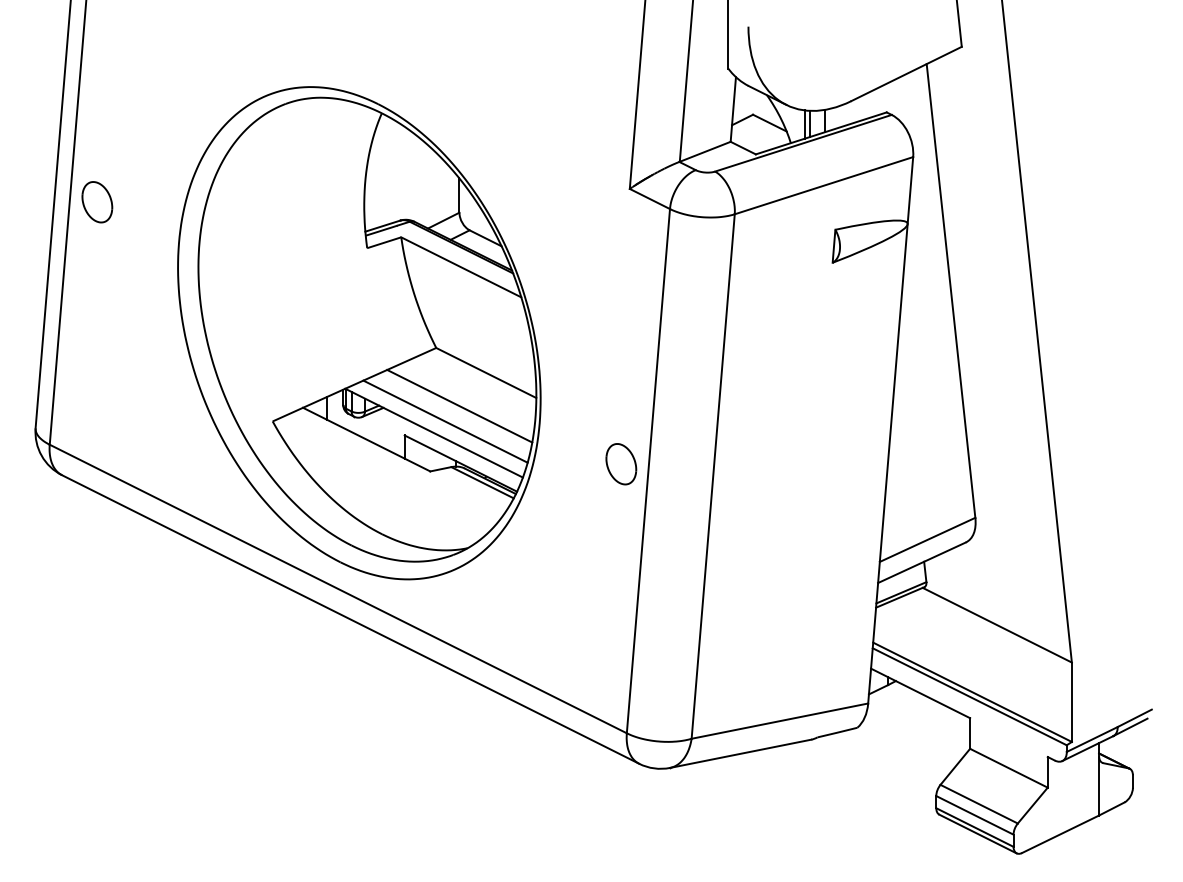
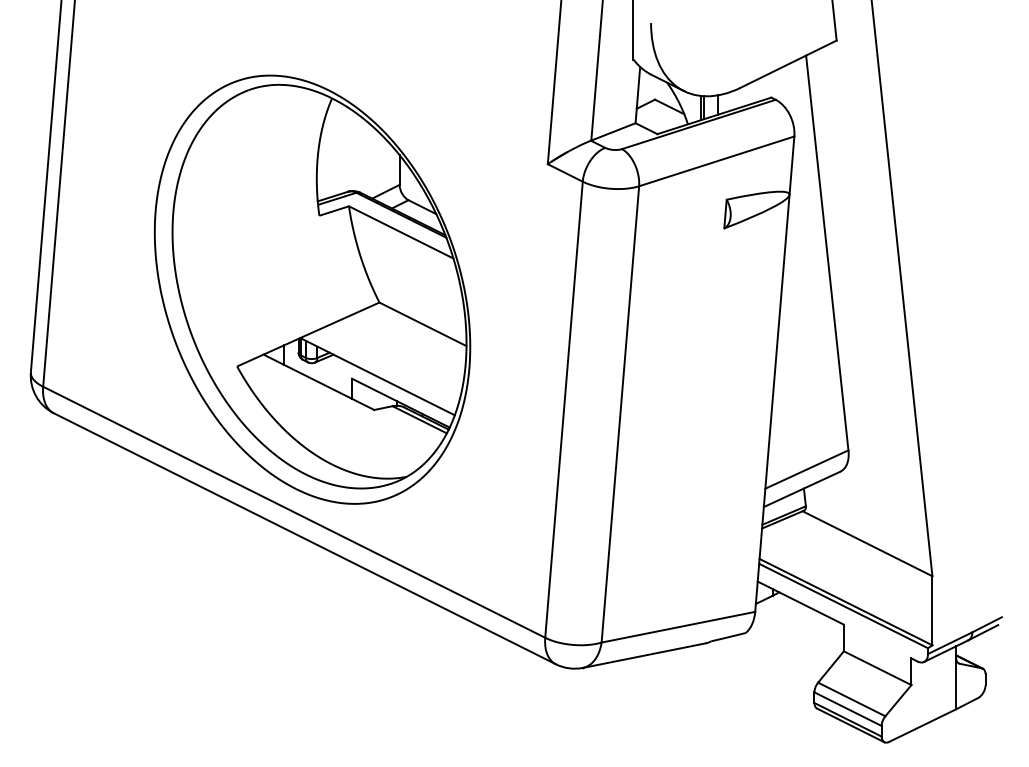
part: (97, 202) -> (84, 176), removed
line: (459, 405) -> (399, 352), removed
line: (445, 421) -> (387, 366), removed
part: (621, 464) -> (540, 403), removed

